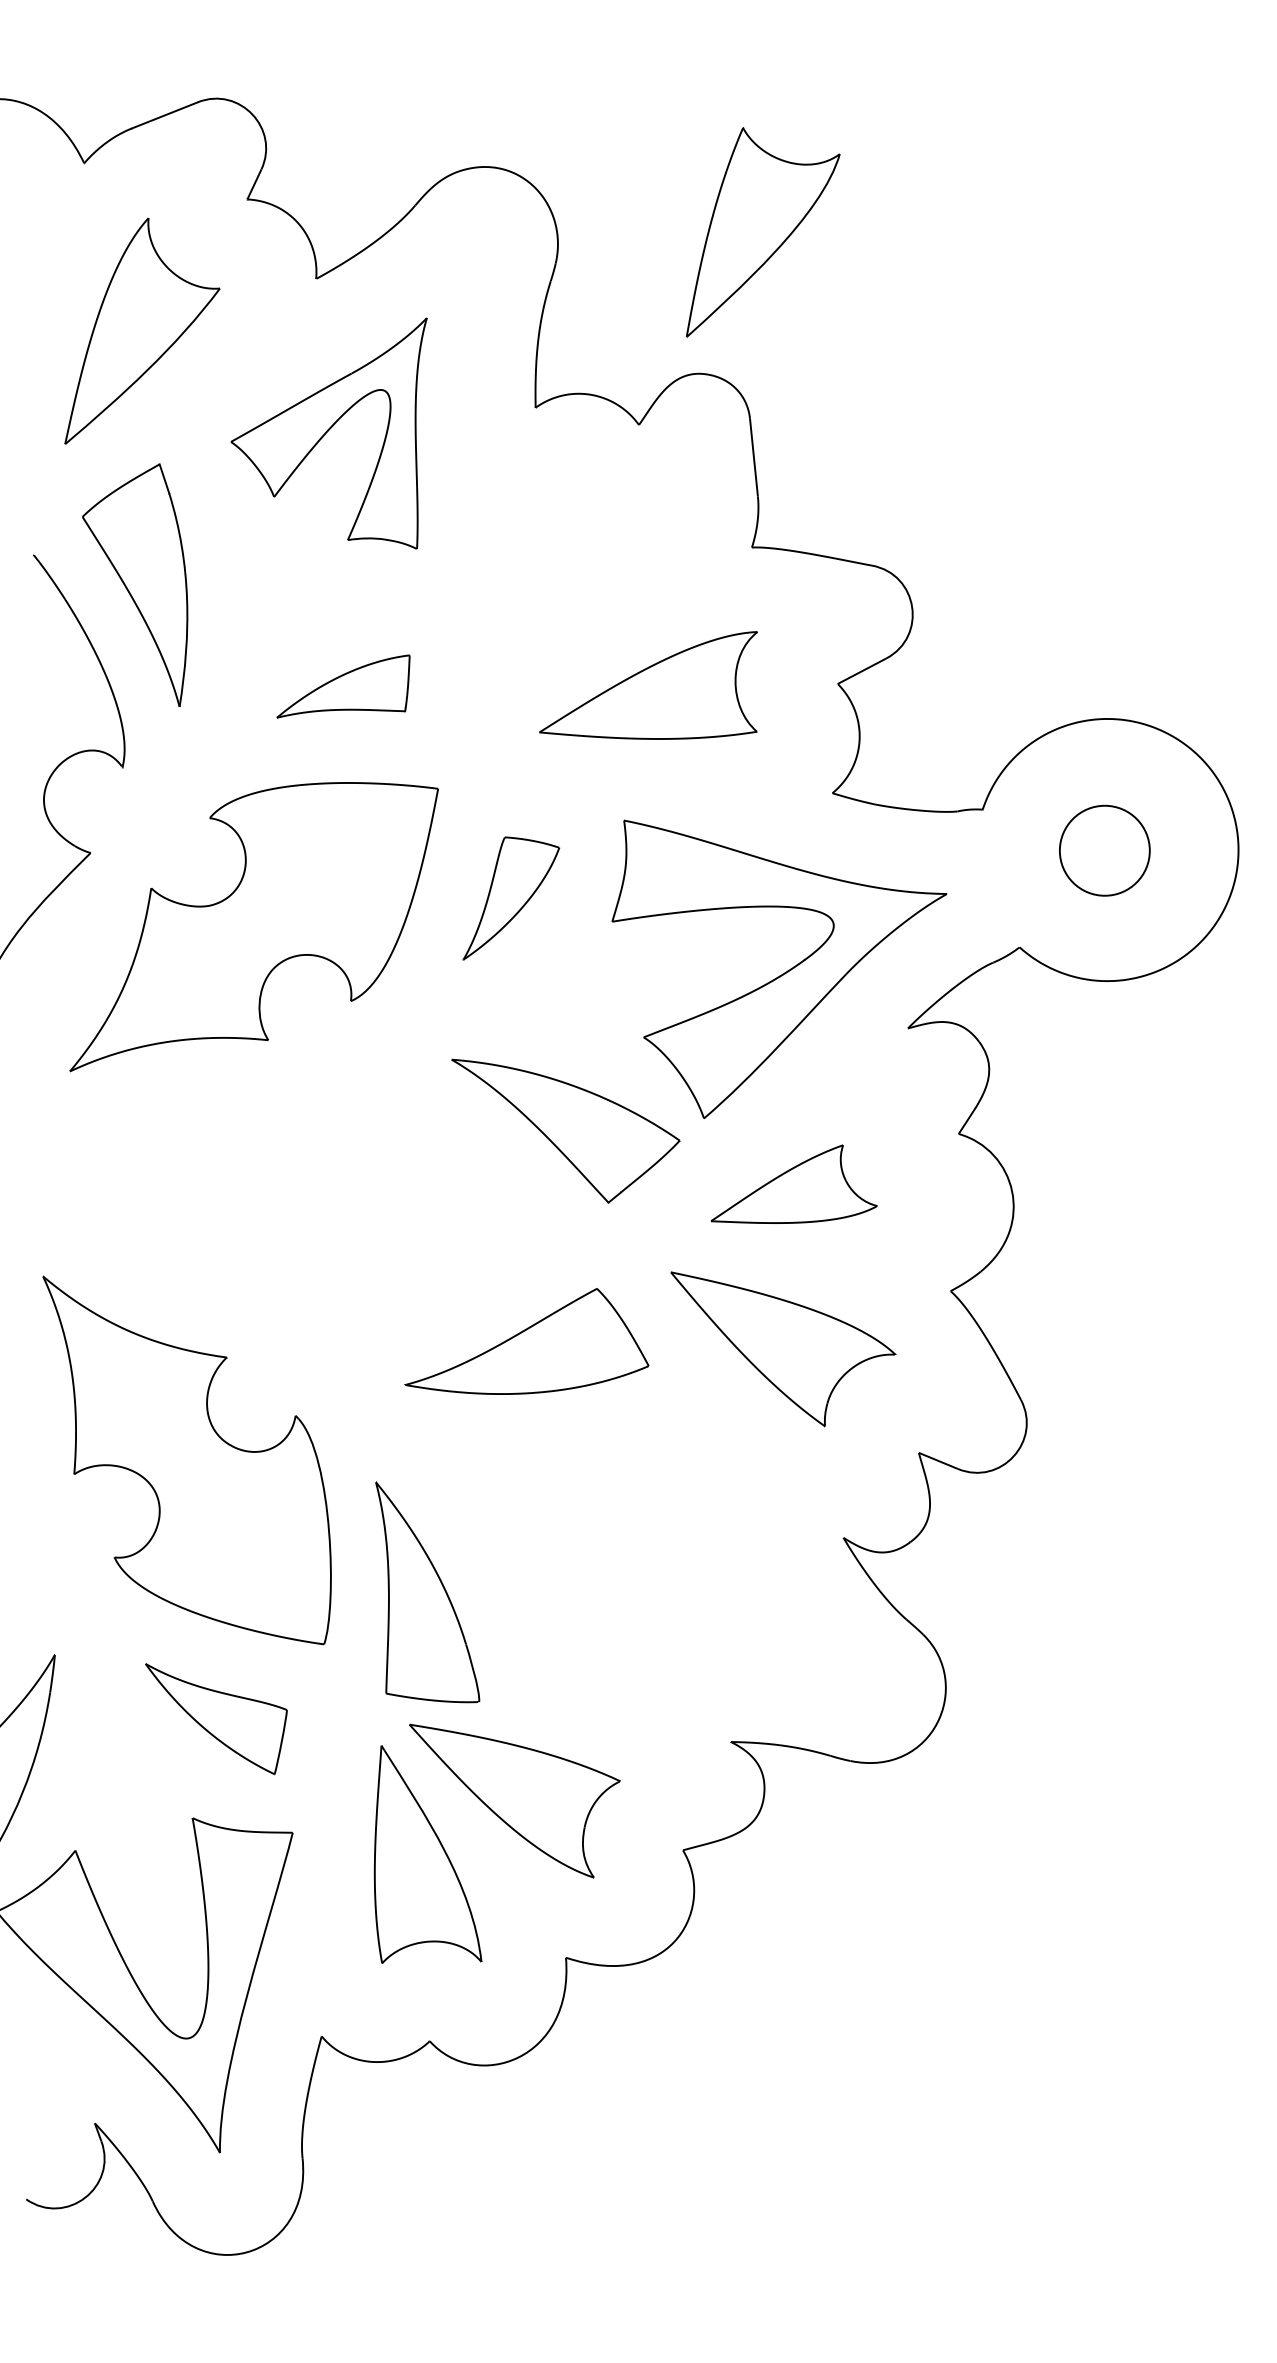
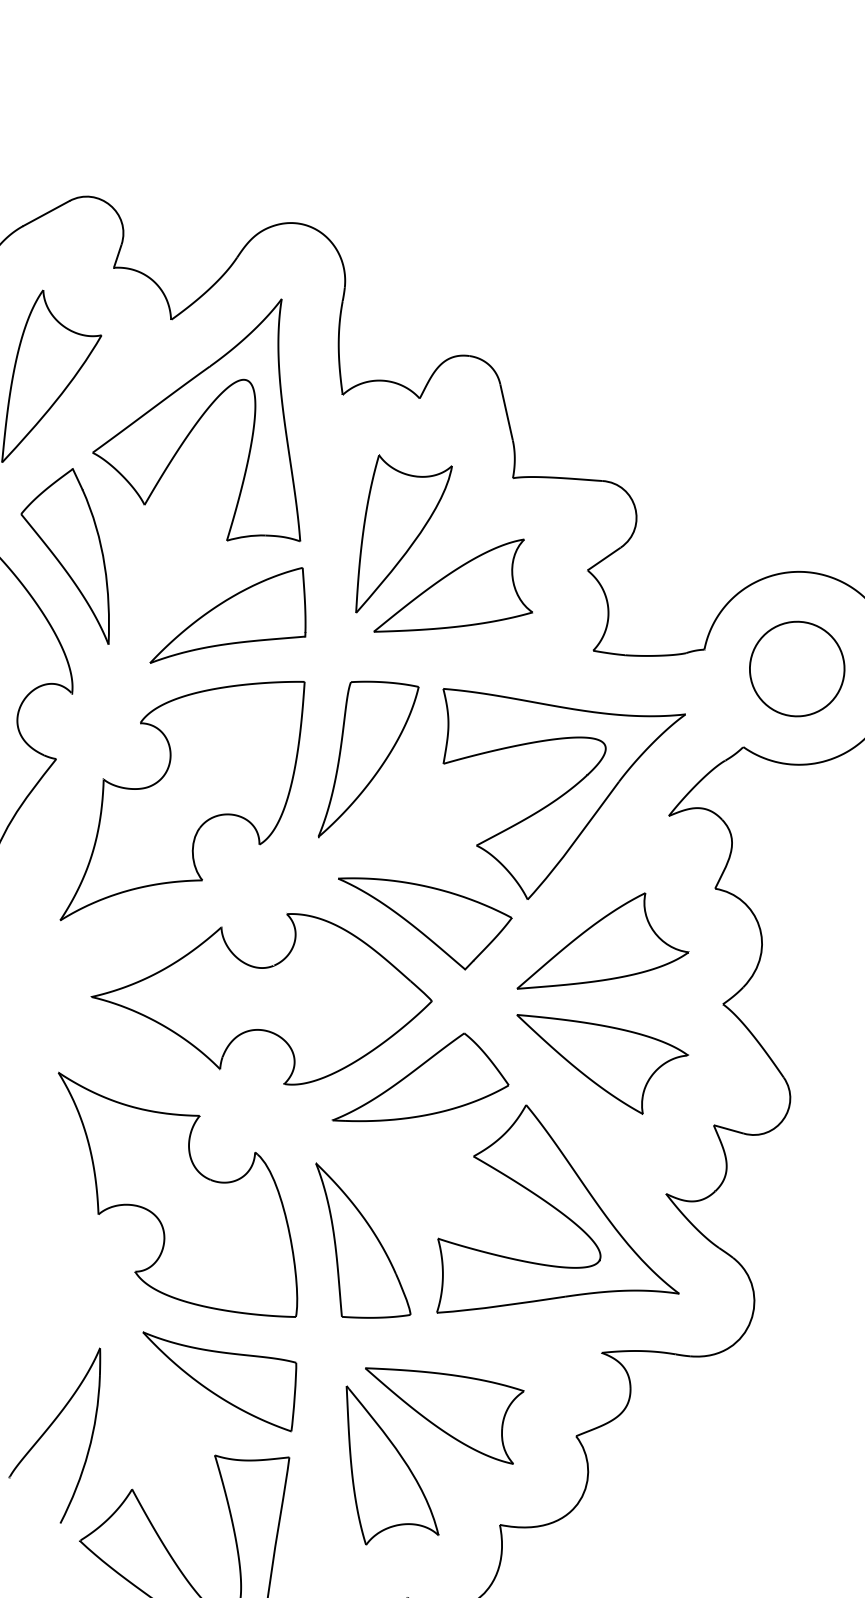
part: (762, 232) -> (402, 529), moved
part: (328, 433) -> (193, 431), size x1.43
part: (343, 686) -> (226, 615), size x1.67
circle: (1104, 850) -> (796, 668), size x1.43
part: (511, 898) -> (367, 755), size x1.67
part: (794, 1183) -> (599, 939), size x1.43
part: (329, 1214) -> (262, 1002), added
part: (679, 1535) -> (546, 1206), added
part: (427, 1592) -> (363, 1239), moved
part: (216, 1718) -> (223, 1380), size x1.43

